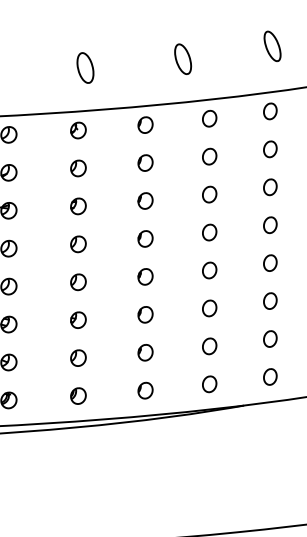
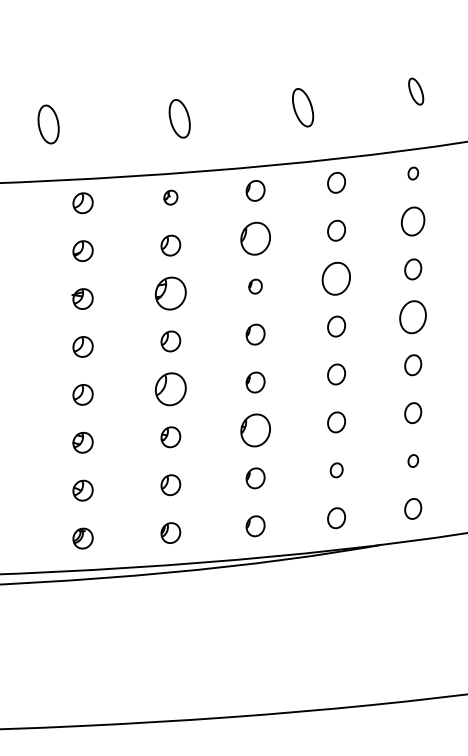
part: (272, 46) -> (416, 91), size x0.7
part: (270, 111) -> (413, 173), size x0.6
part: (78, 130) -> (170, 197), size x0.7
part: (270, 149) -> (413, 221), size x1.4
part: (145, 162) -> (255, 238), size x1.6
part: (209, 194) -> (336, 278), size x1.6
part: (145, 200) -> (255, 286), size x0.7
part: (78, 206) -> (170, 293), size x1.6
part: (270, 225) -> (413, 317), size x1.6
part: (78, 282) -> (170, 389), size x1.6
part: (145, 314) -> (255, 430), size x1.6
part: (270, 338) -> (413, 460), size x0.6
part: (209, 346) -> (336, 470), size x0.7

